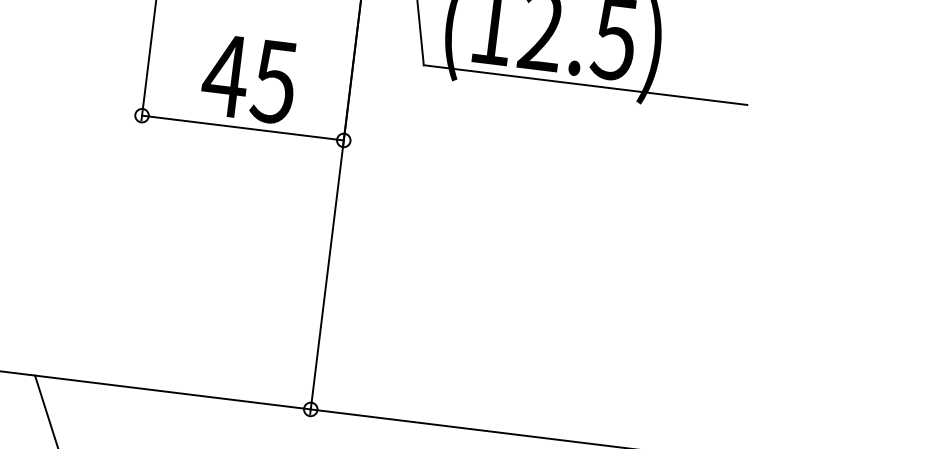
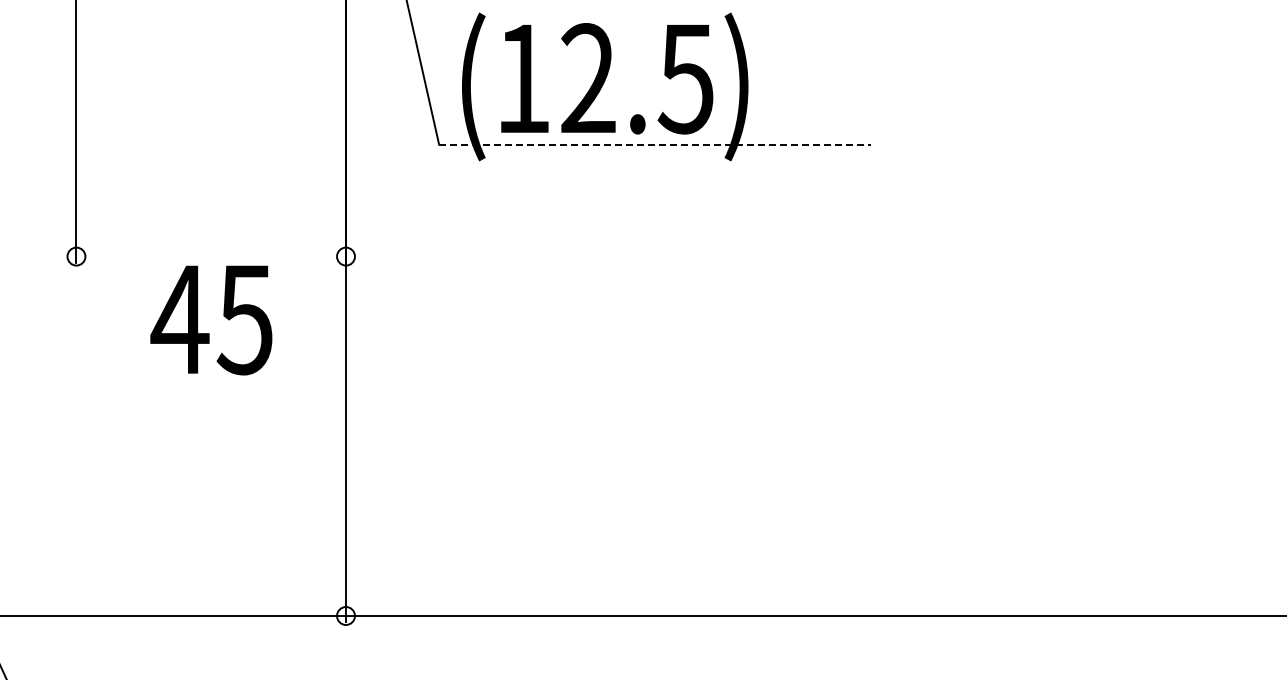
text: (249, 79) -> (211, 320), moved
line: (585, 84) -> (655, 144), solid -> dashed
line: (243, 128) -> (211, 256), removed

